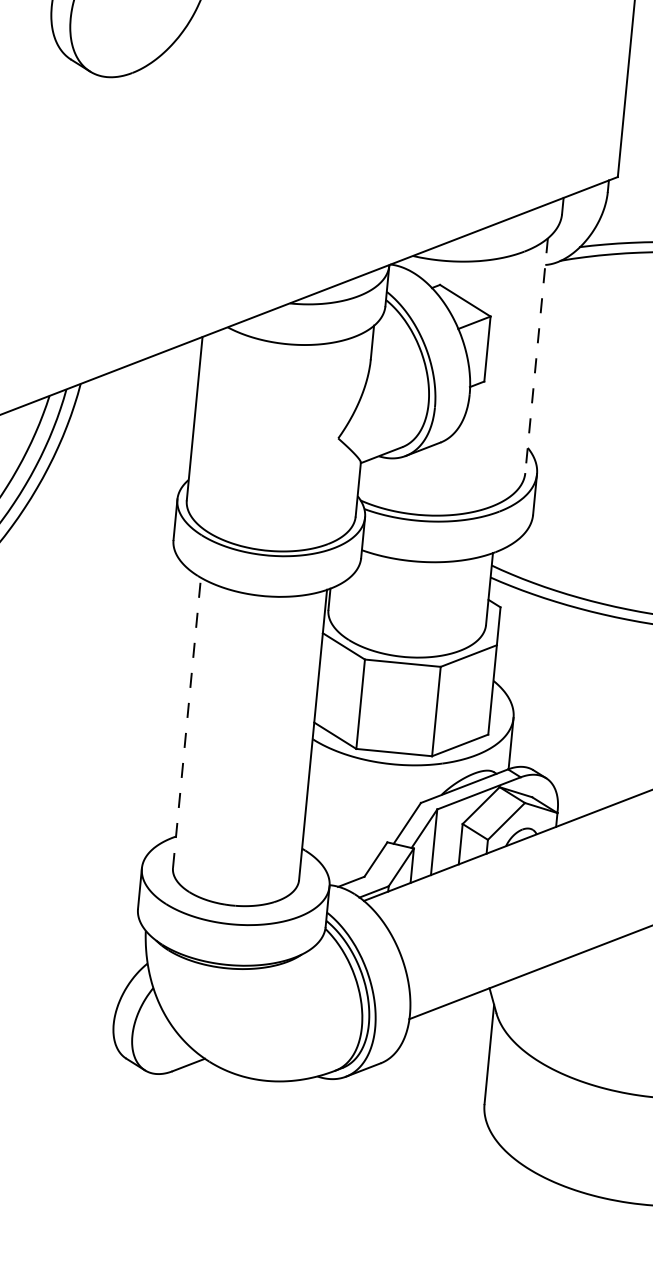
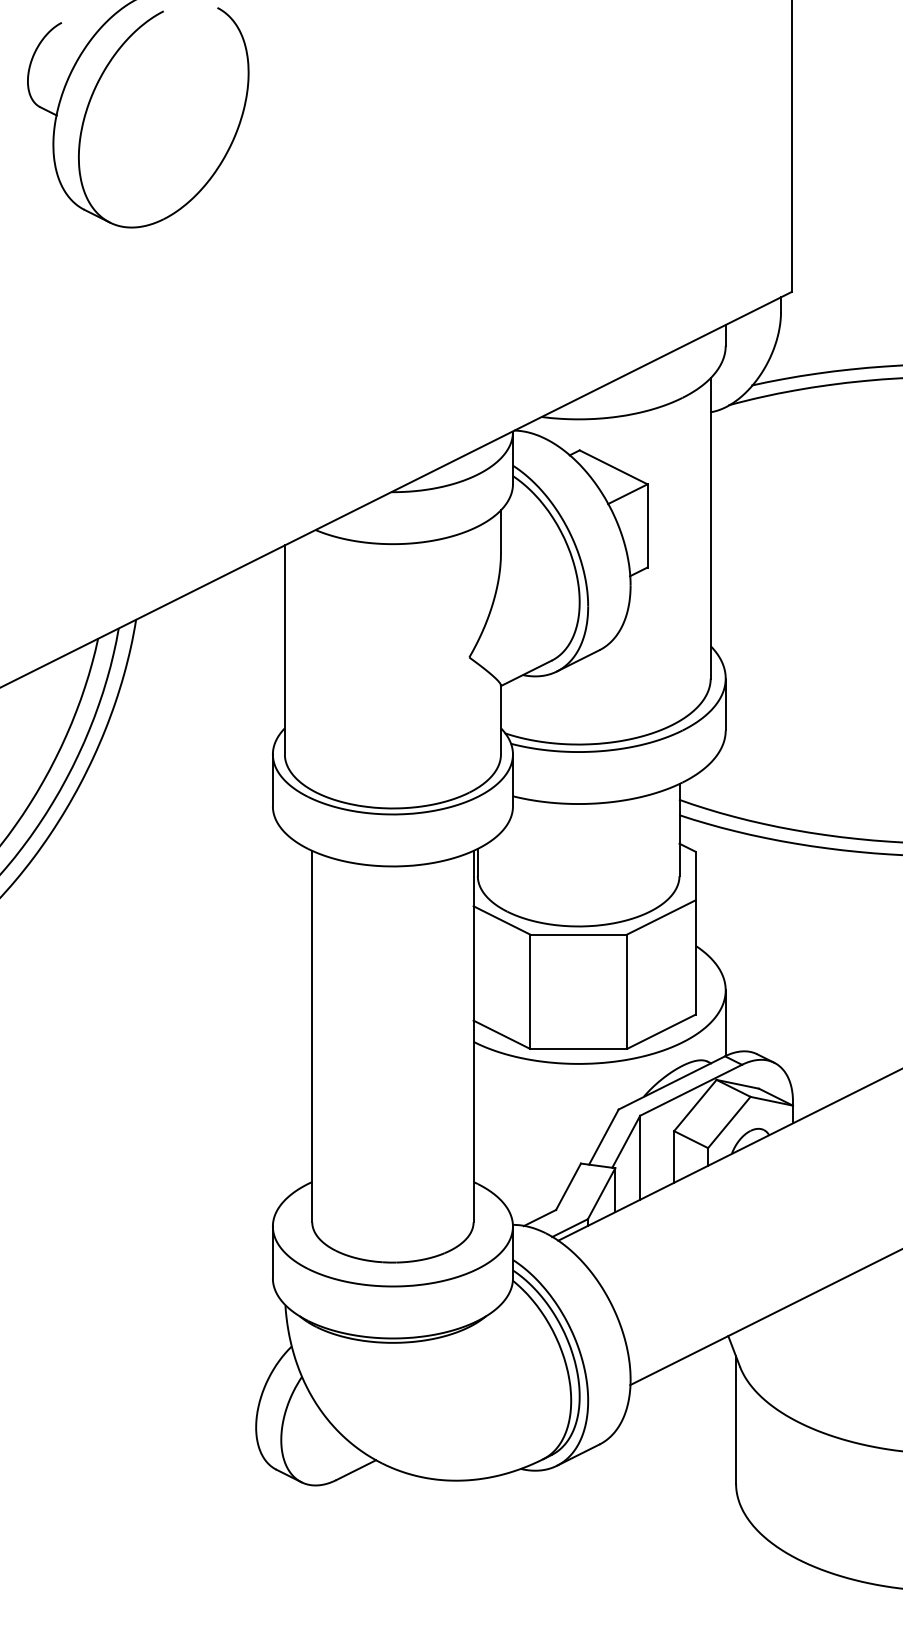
line: (536, 355) -> (710, 528), dashed -> solid
line: (187, 722) -> (312, 1036), dashed -> solid

